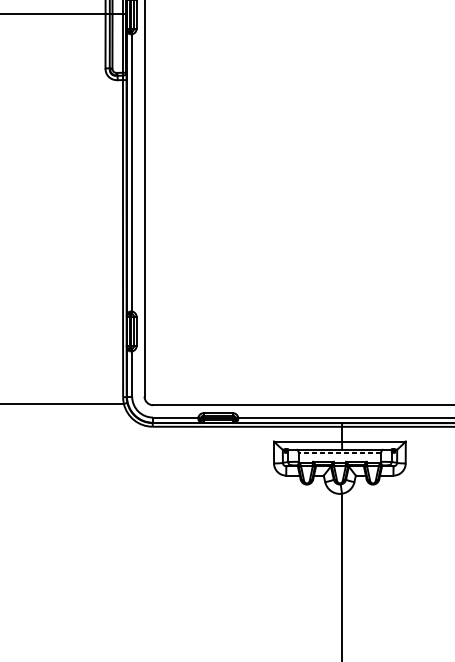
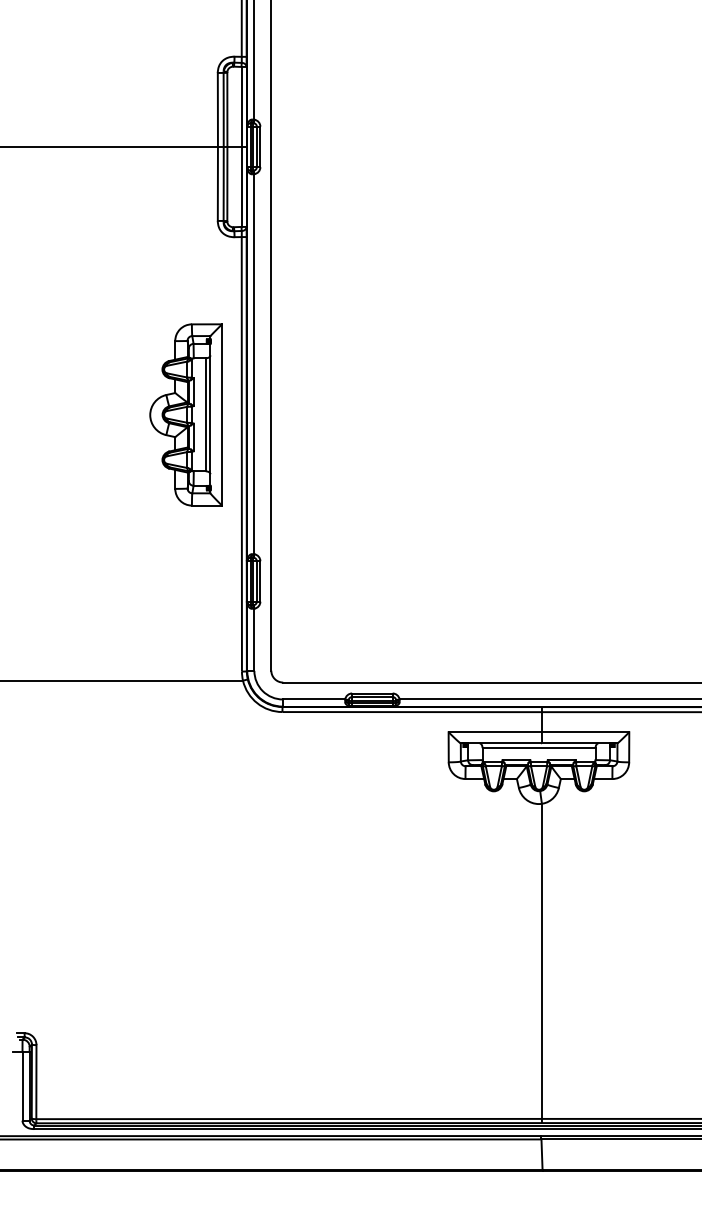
part: (81, 209) -> (185, 414), added
line: (340, 453) -> (539, 748), dashed -> solid

